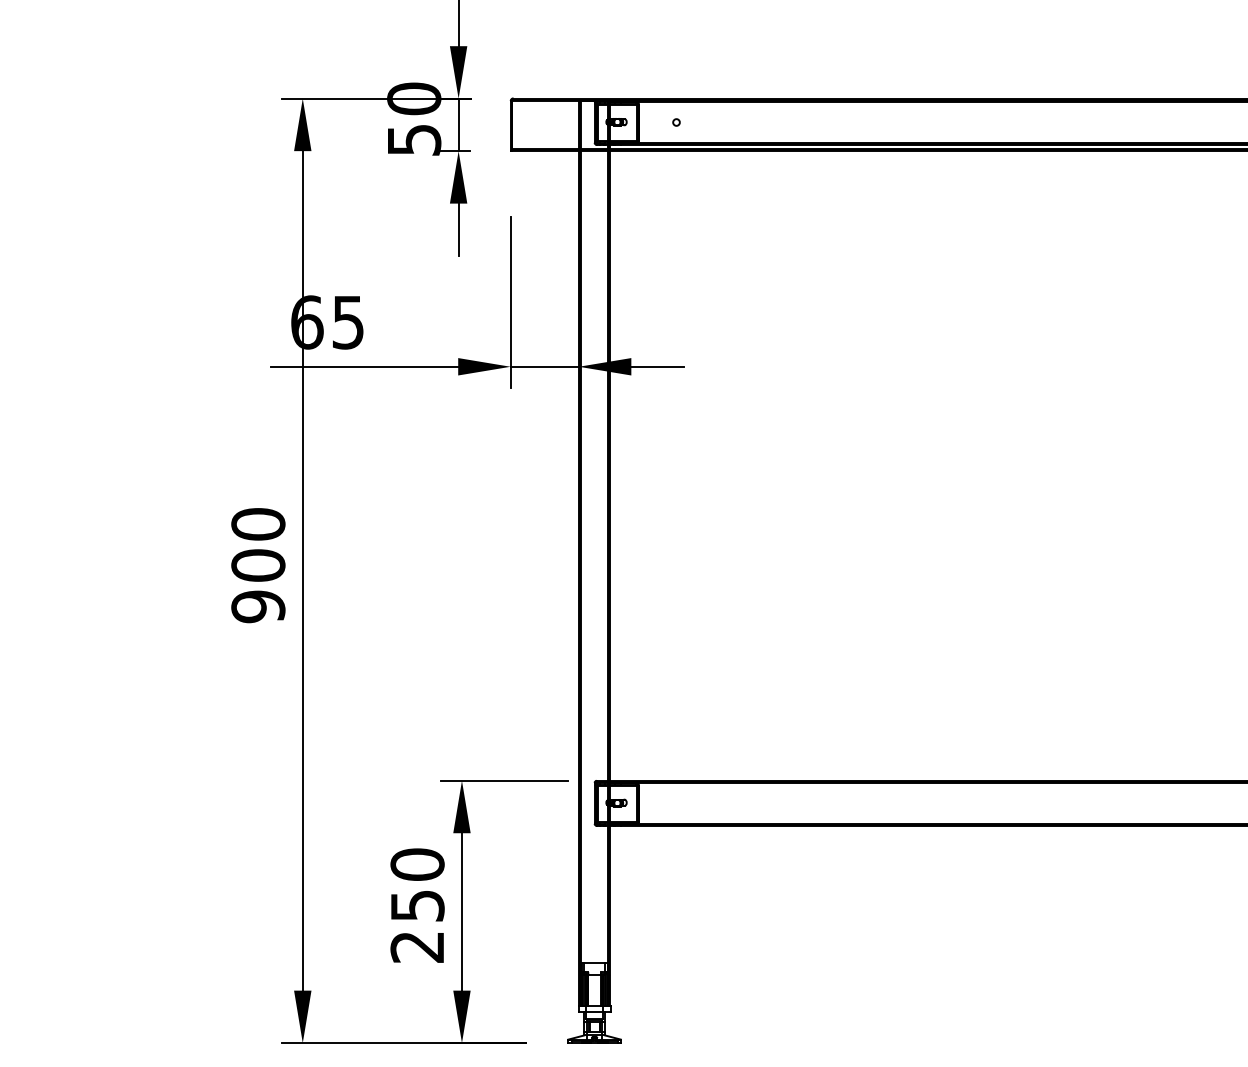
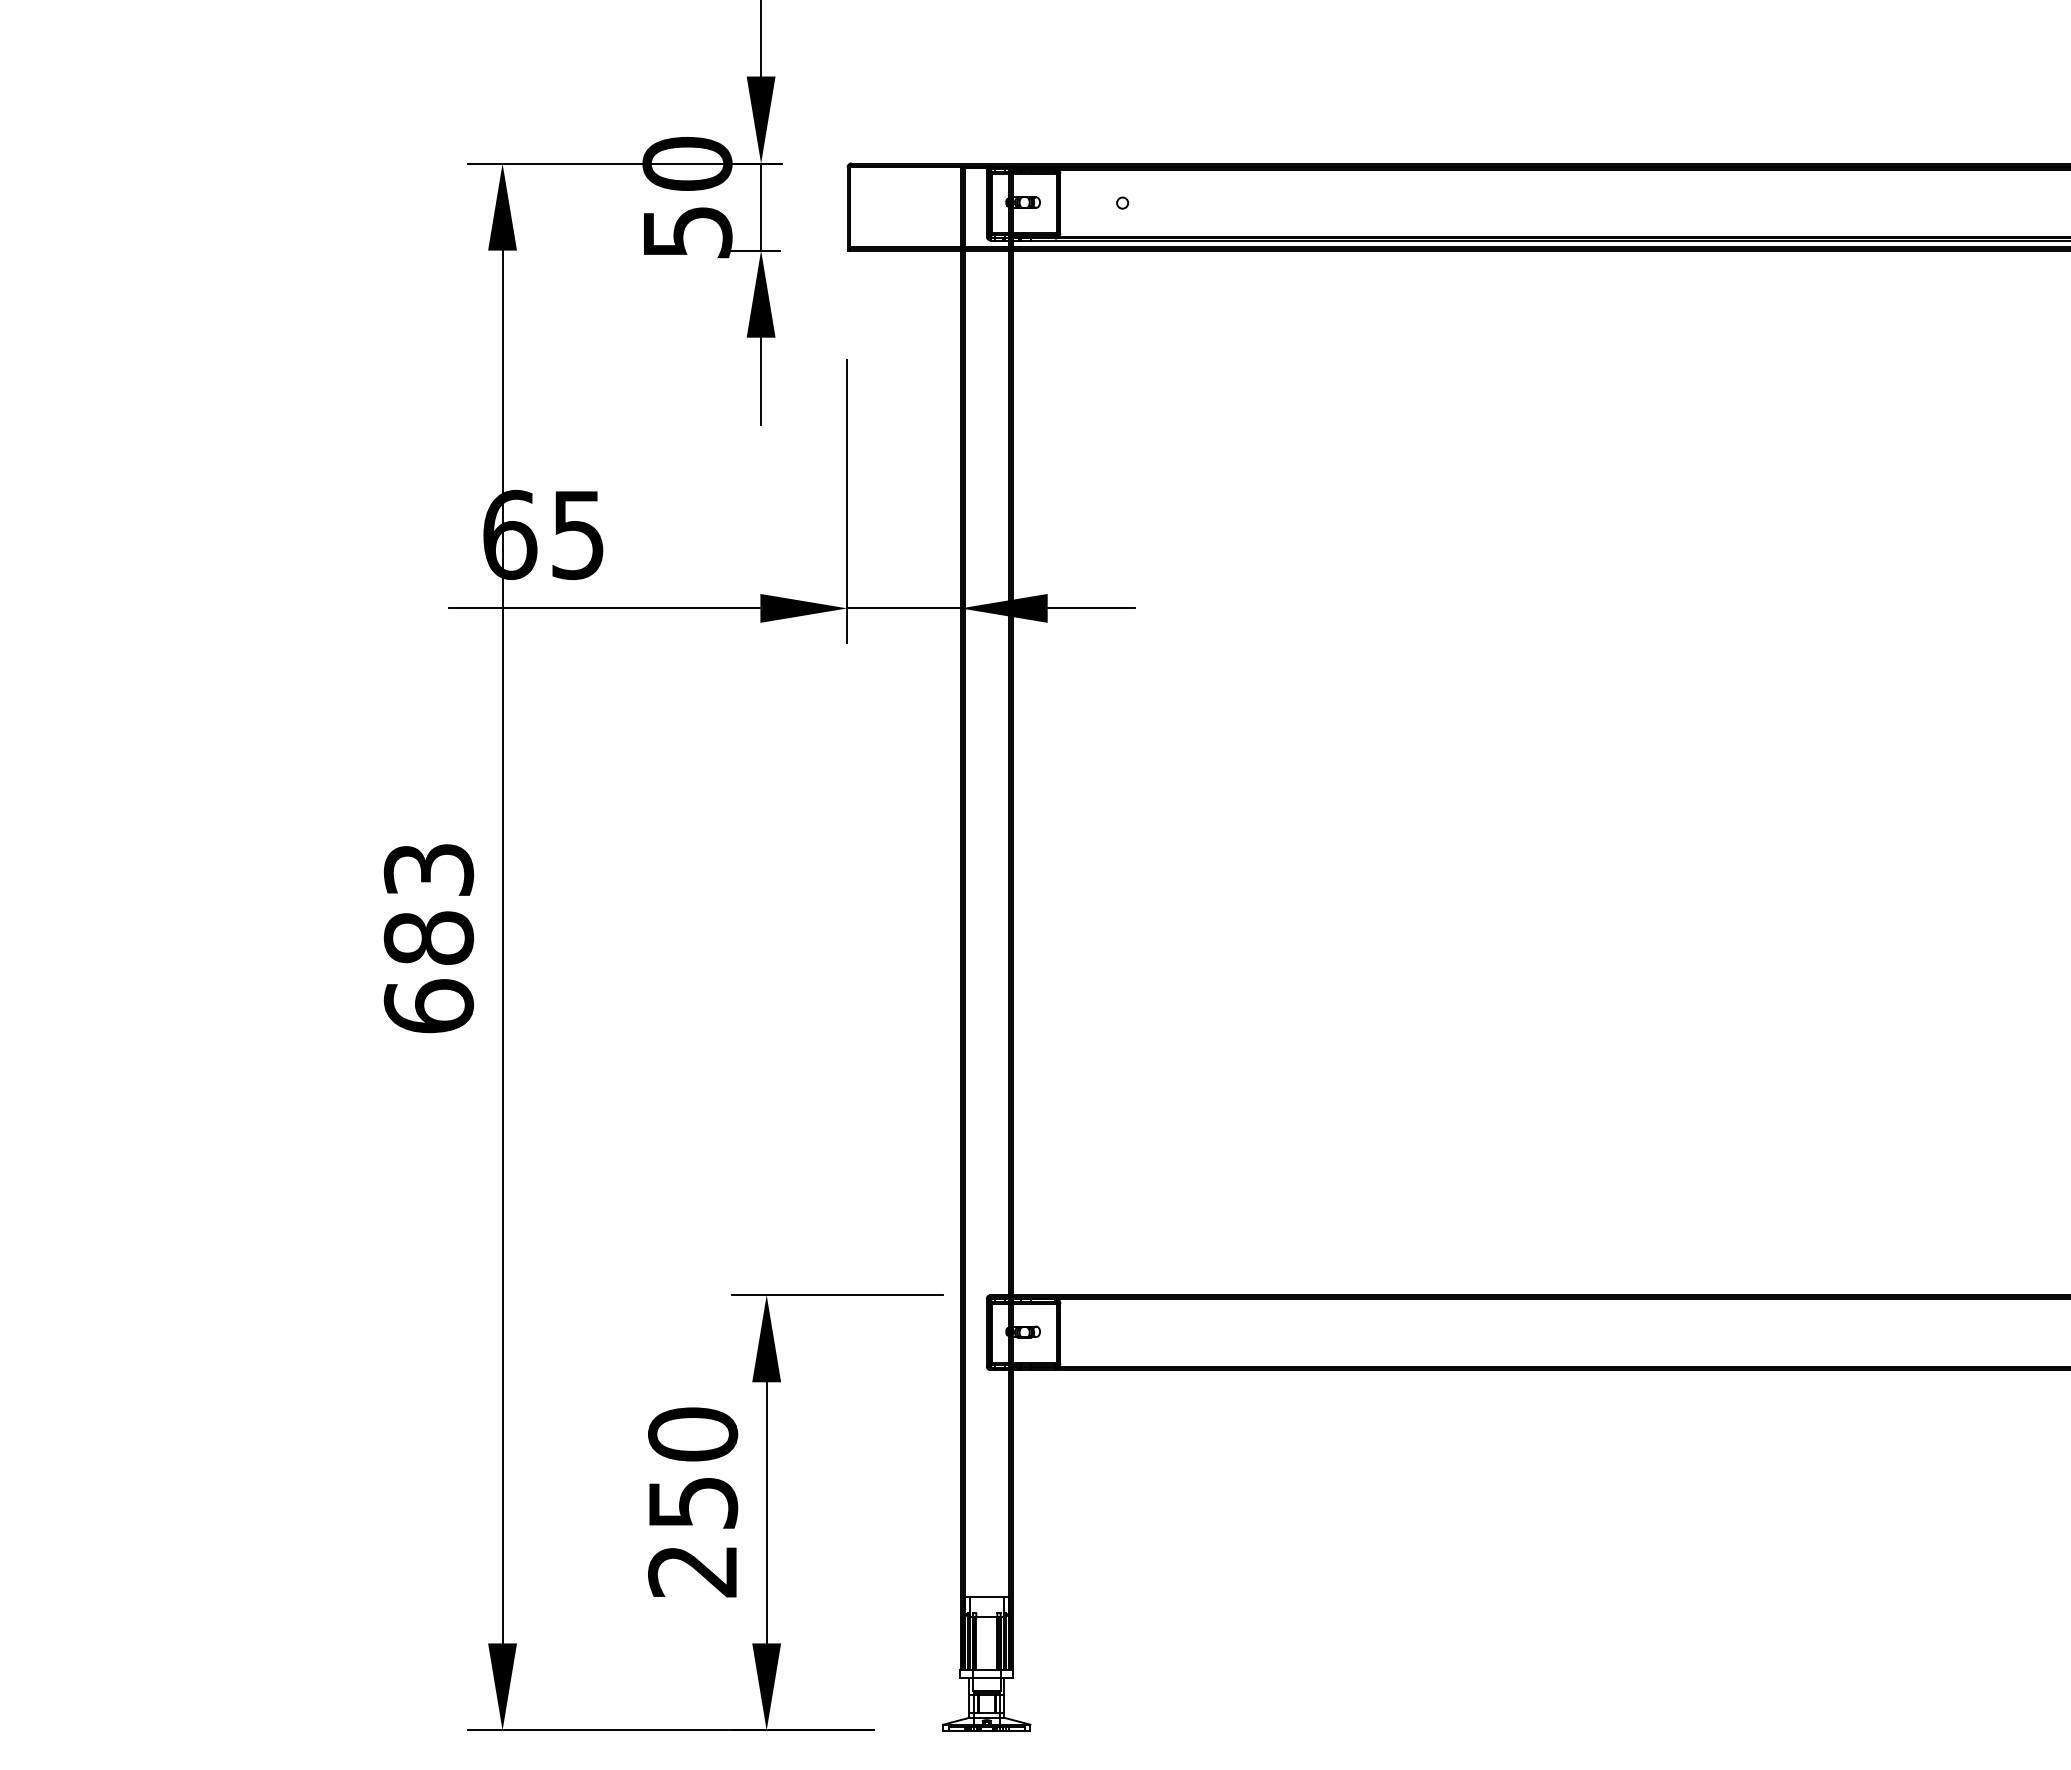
text: (258, 565) -> (429, 938), 900 -> 683

